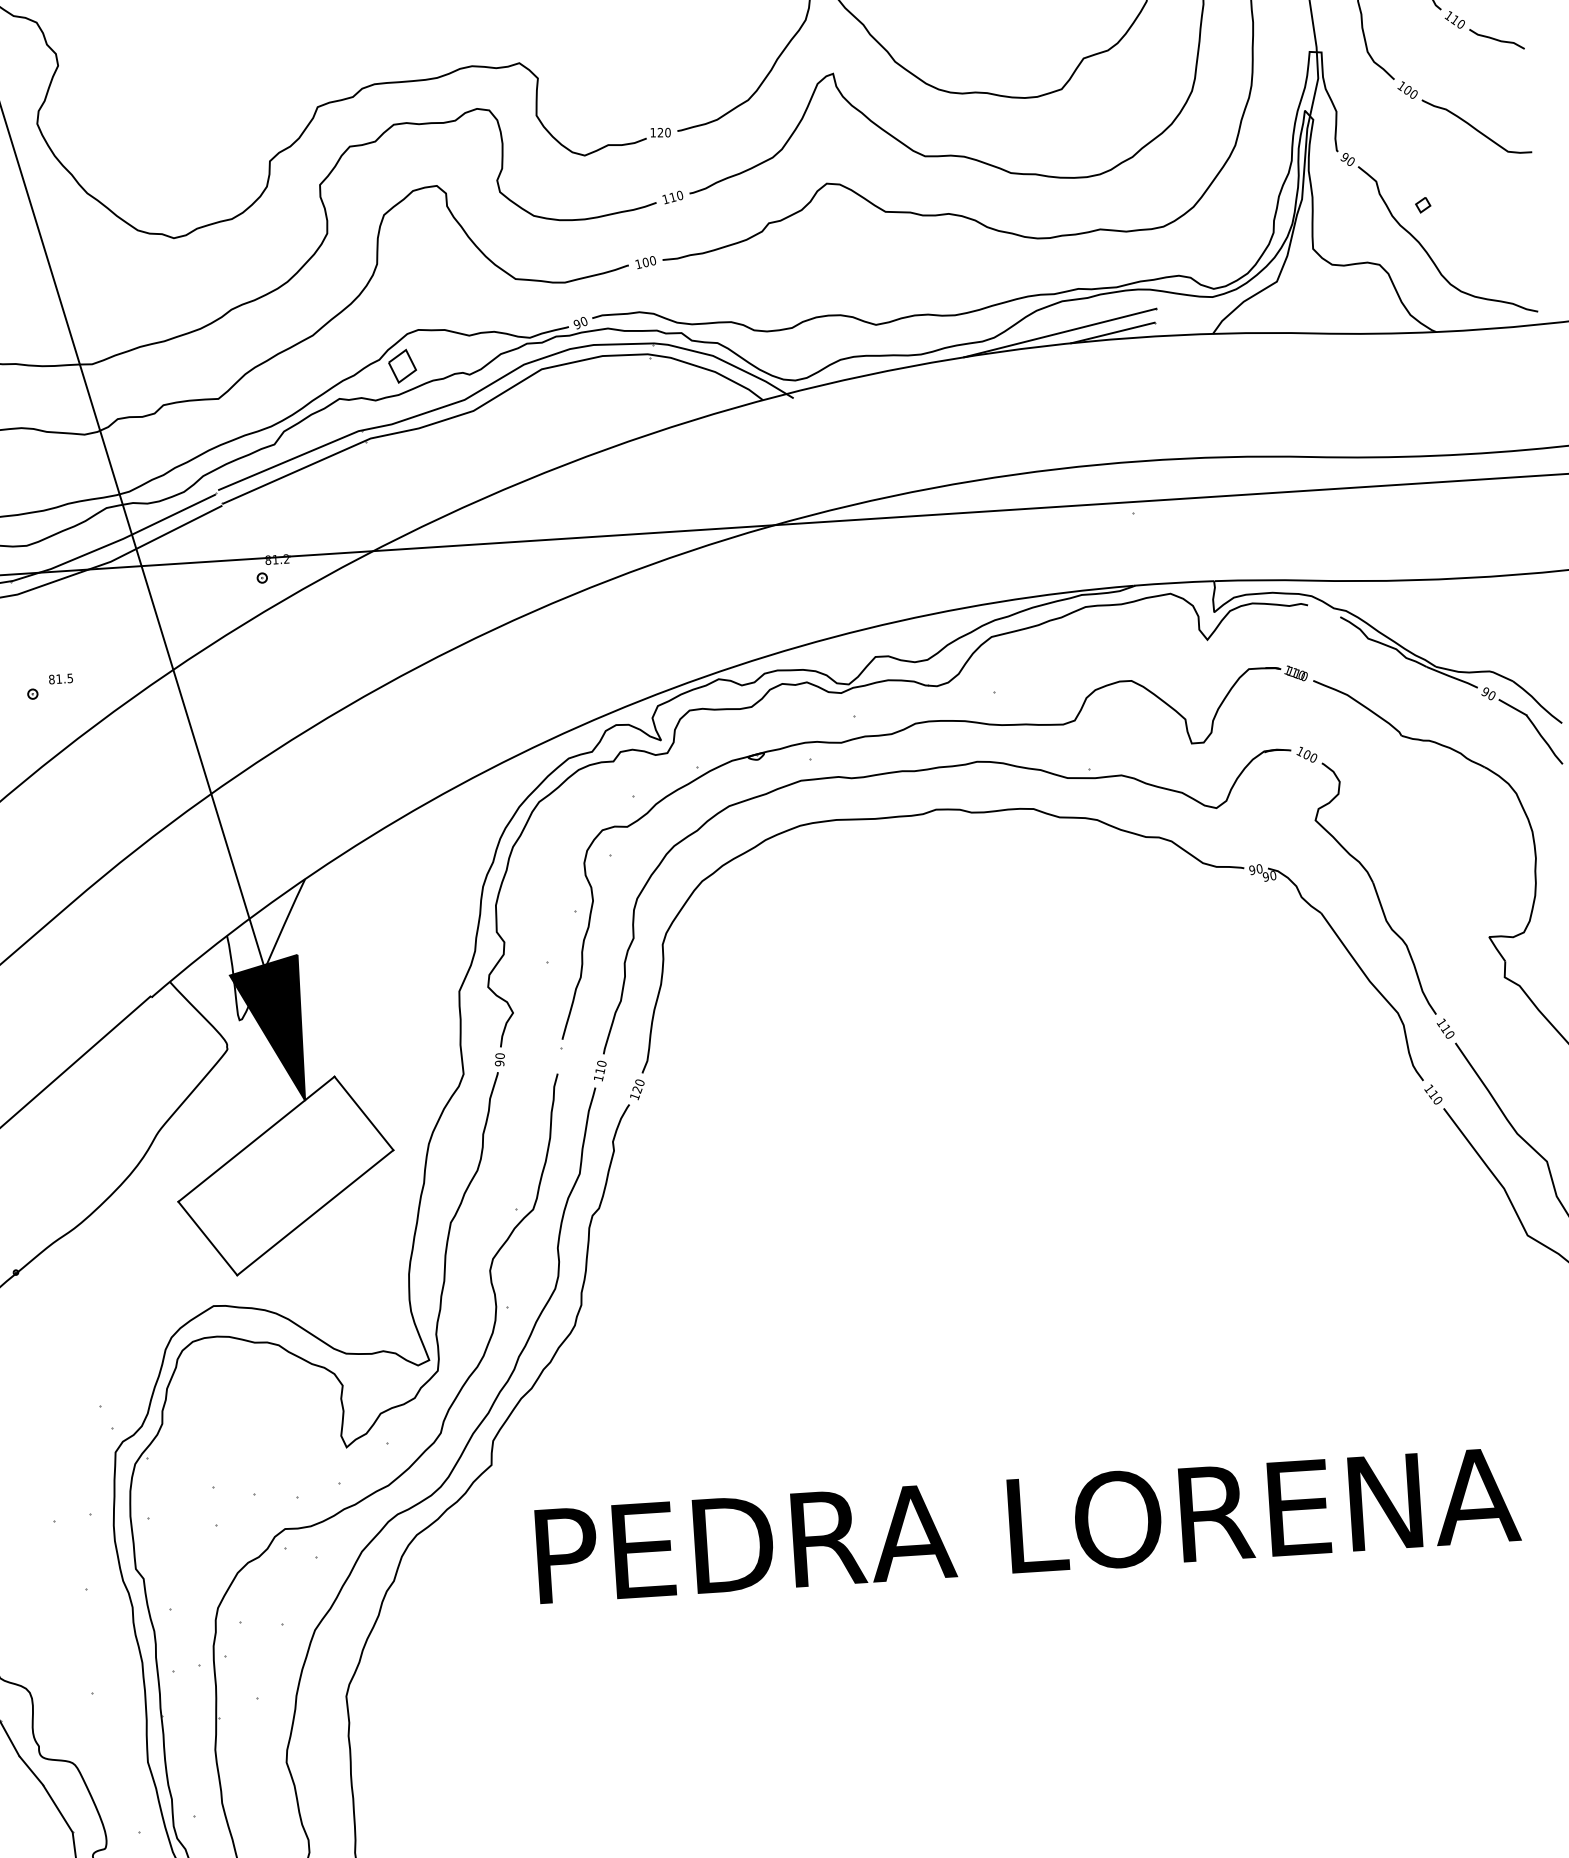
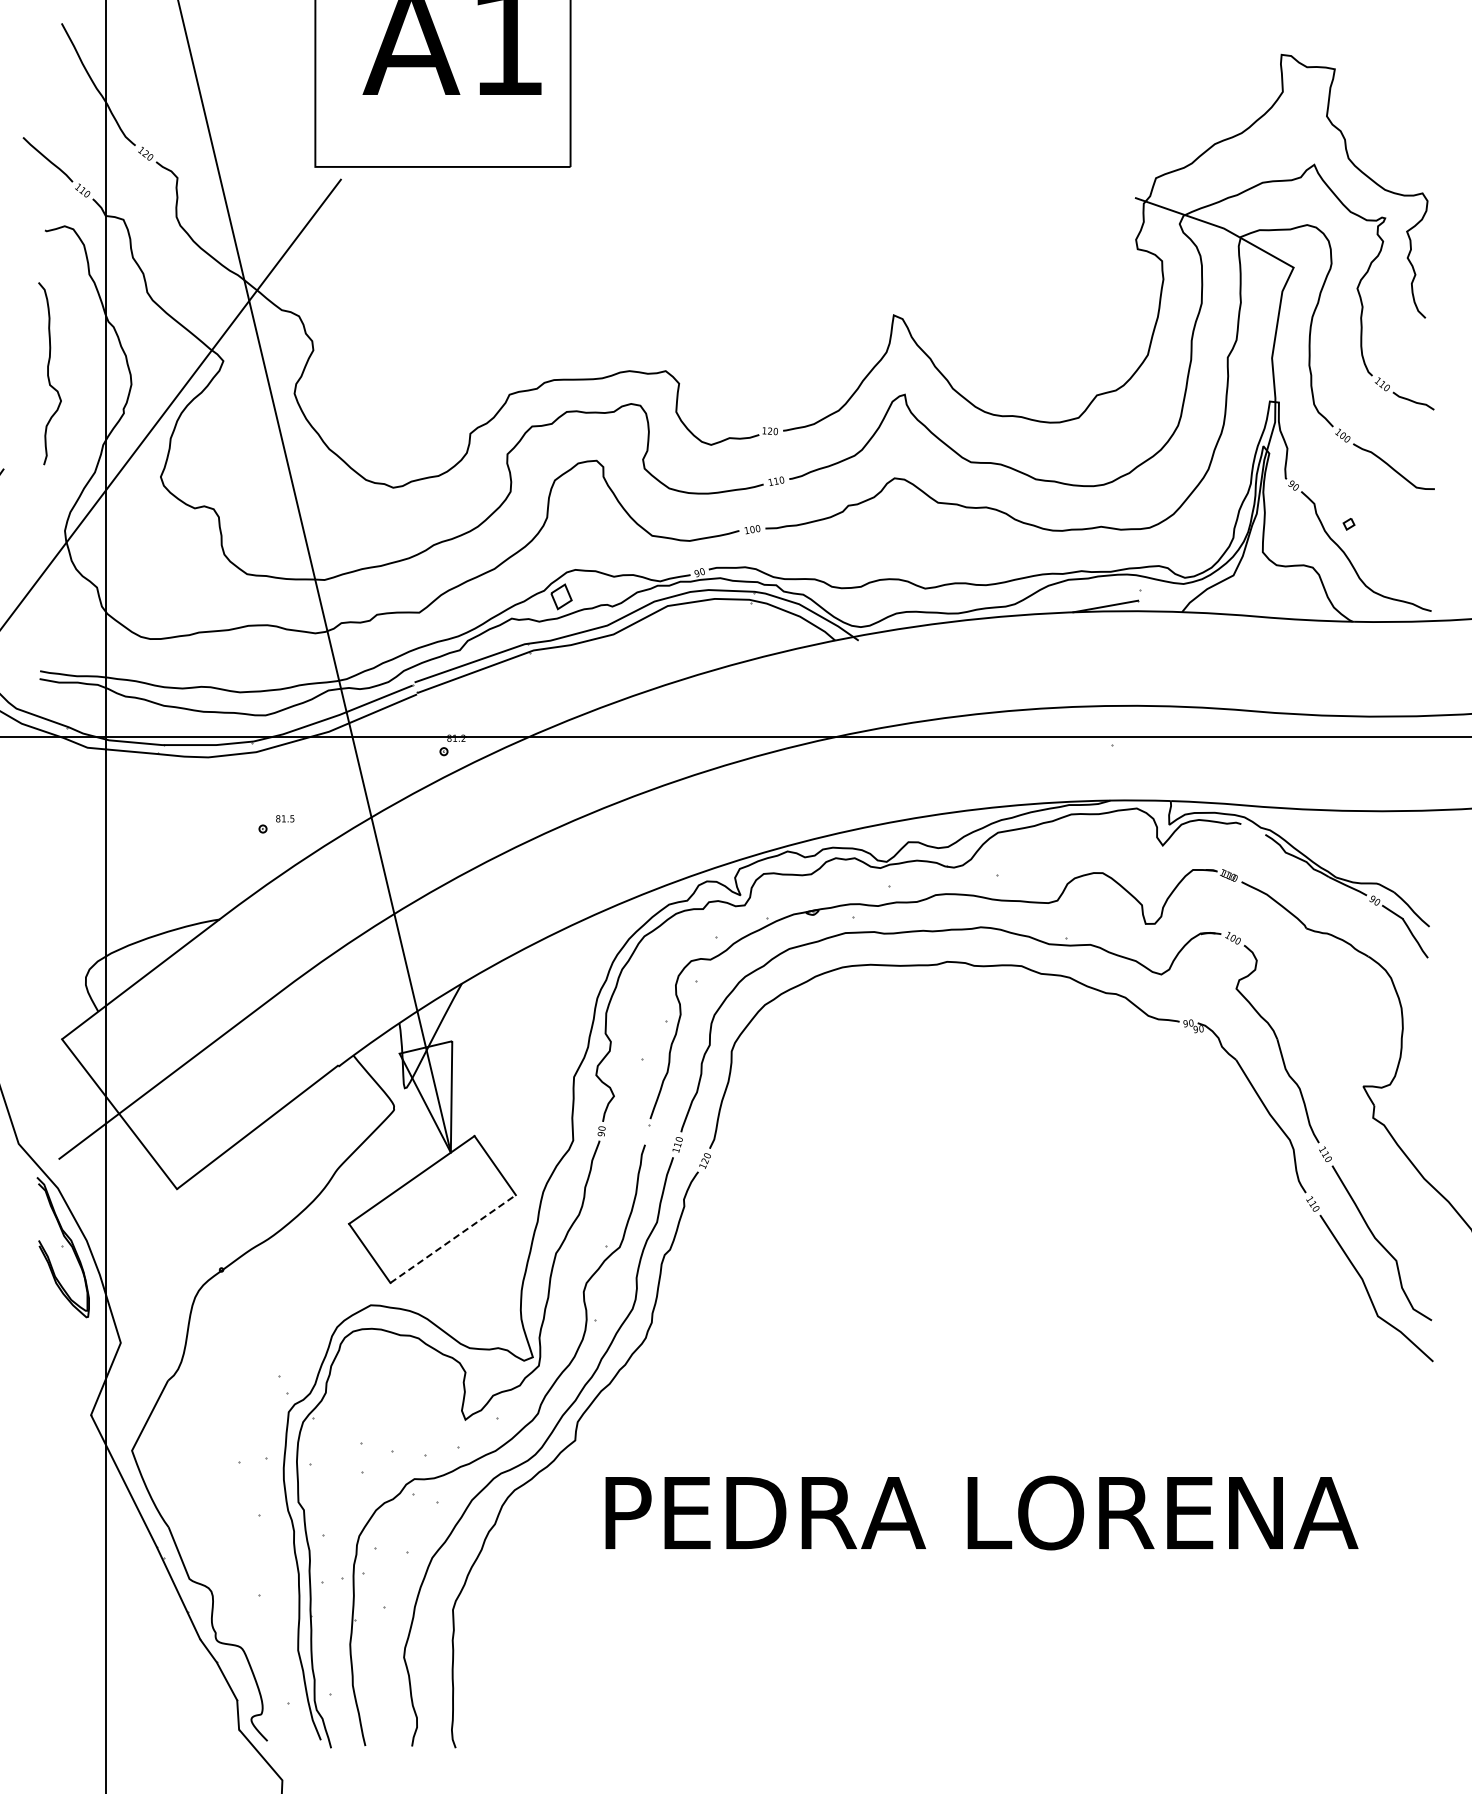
line: (1060, 332) -> (1065, 603), removed
fill: (267, 1029) -> (425, 1096), removed
line: (315, 1213) -> (453, 1239), solid -> dashed

